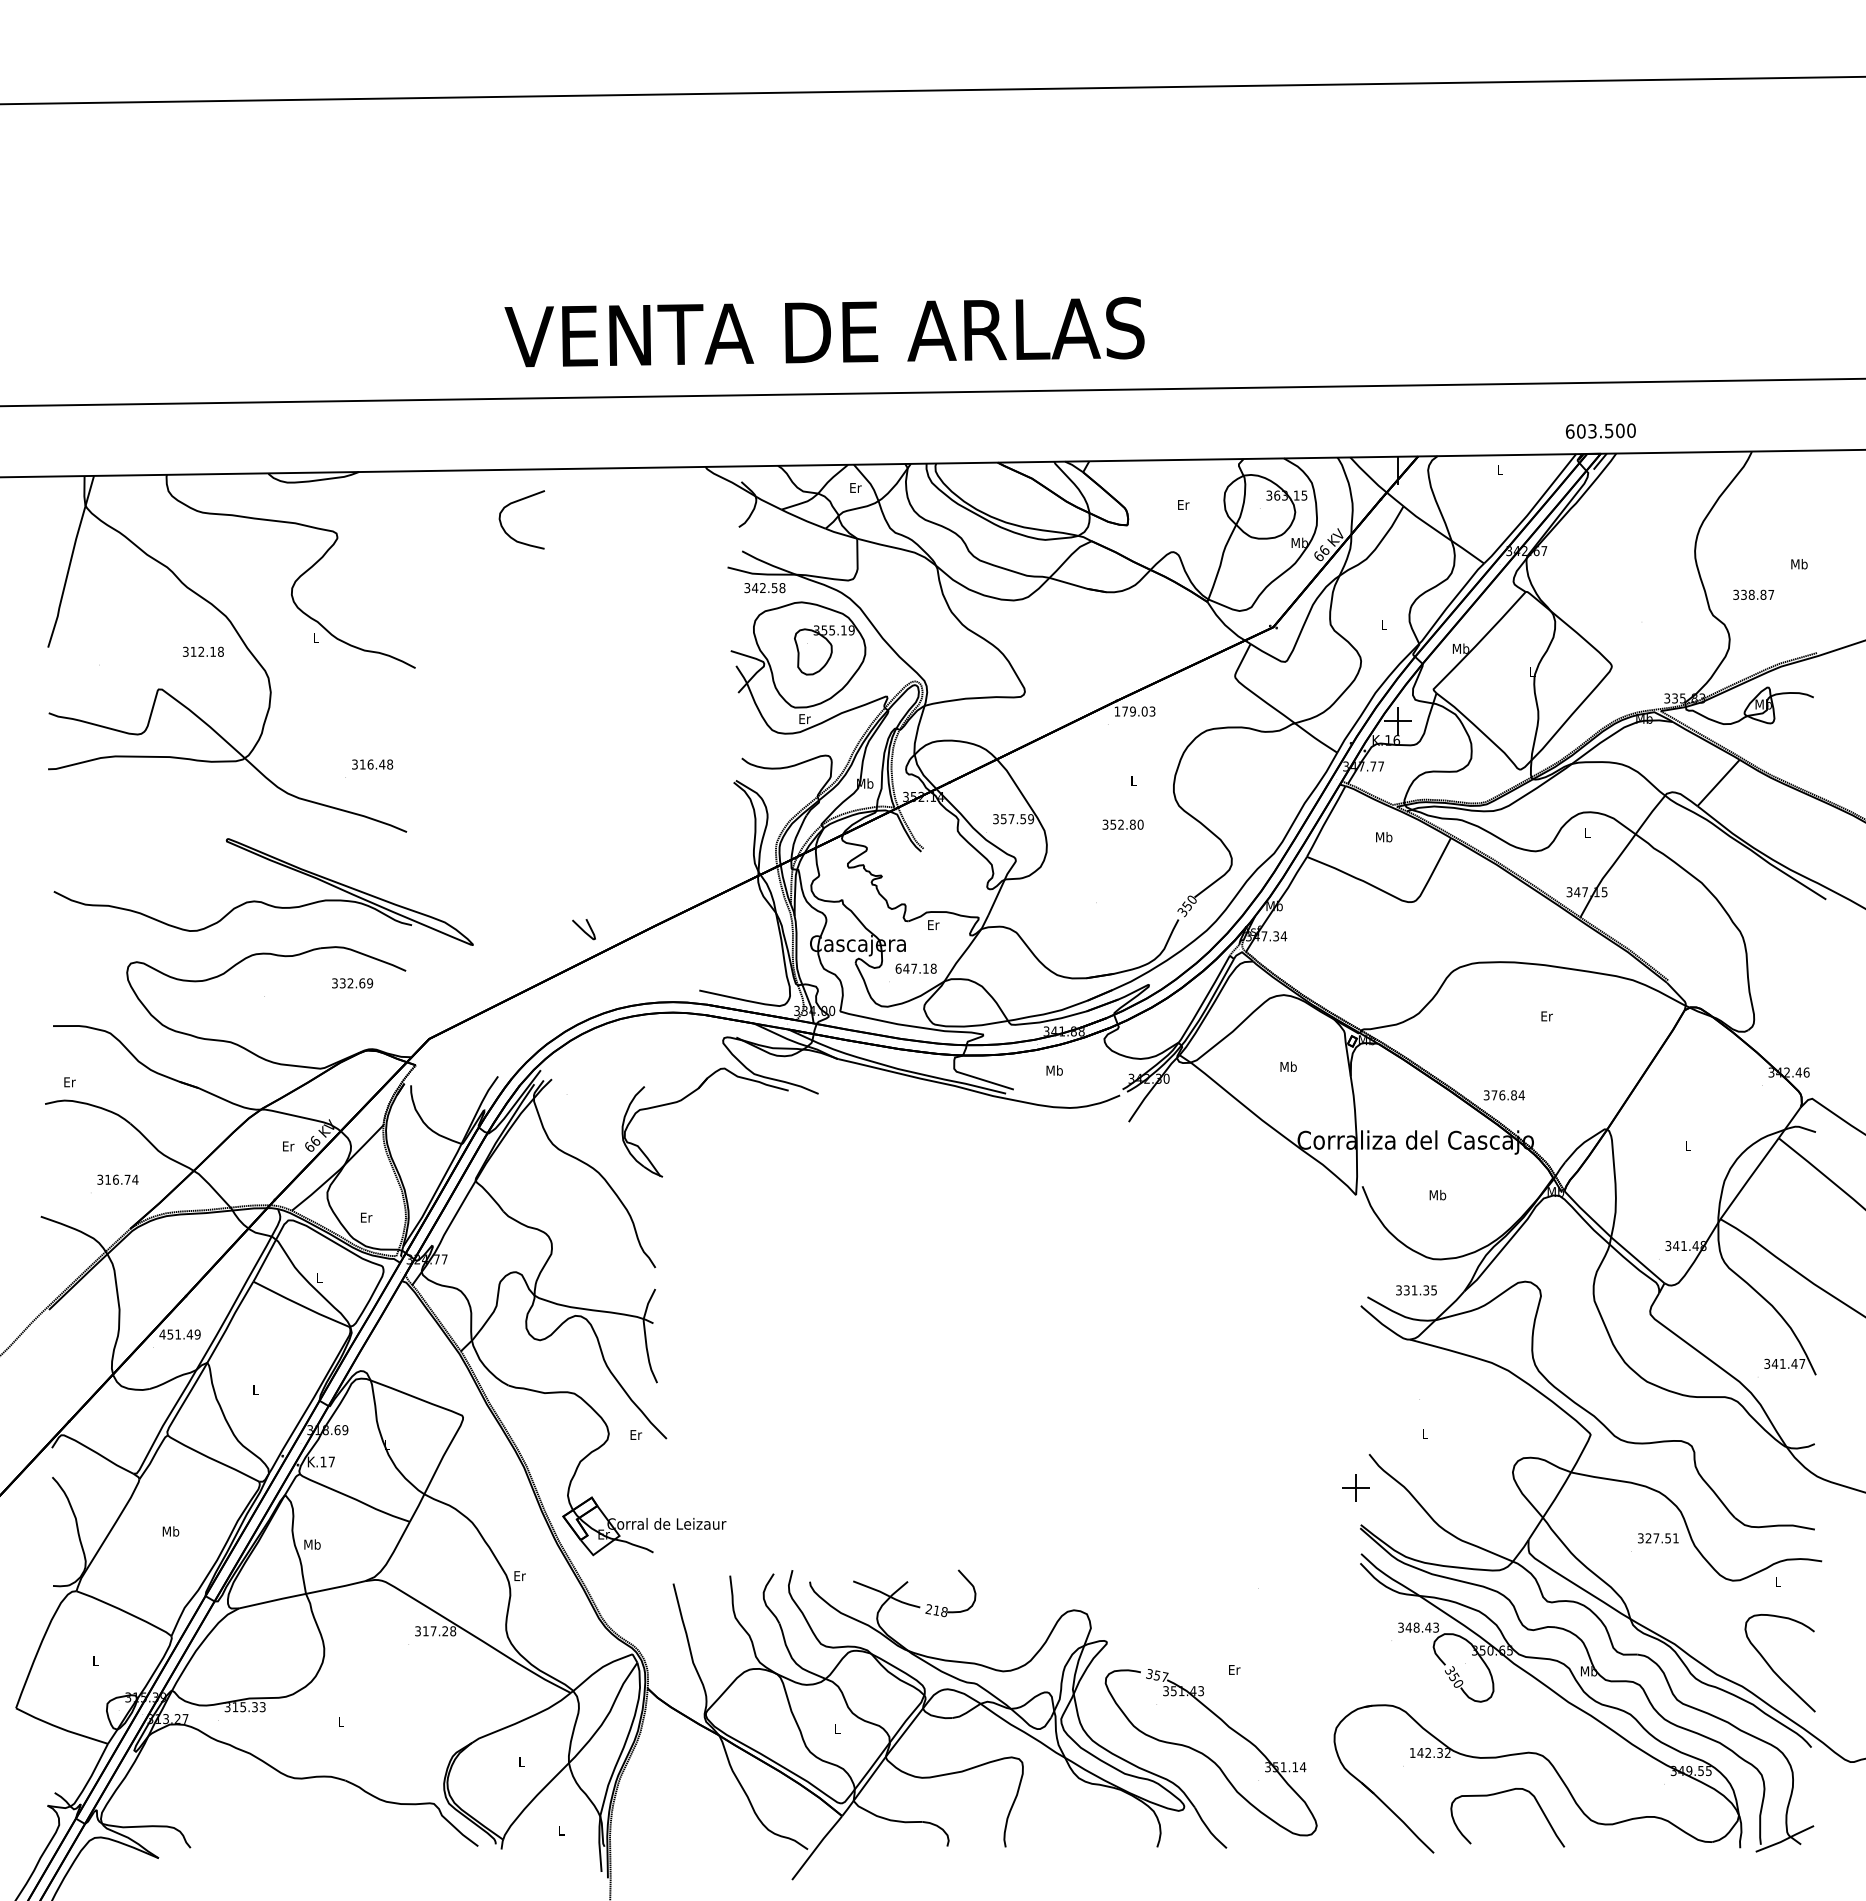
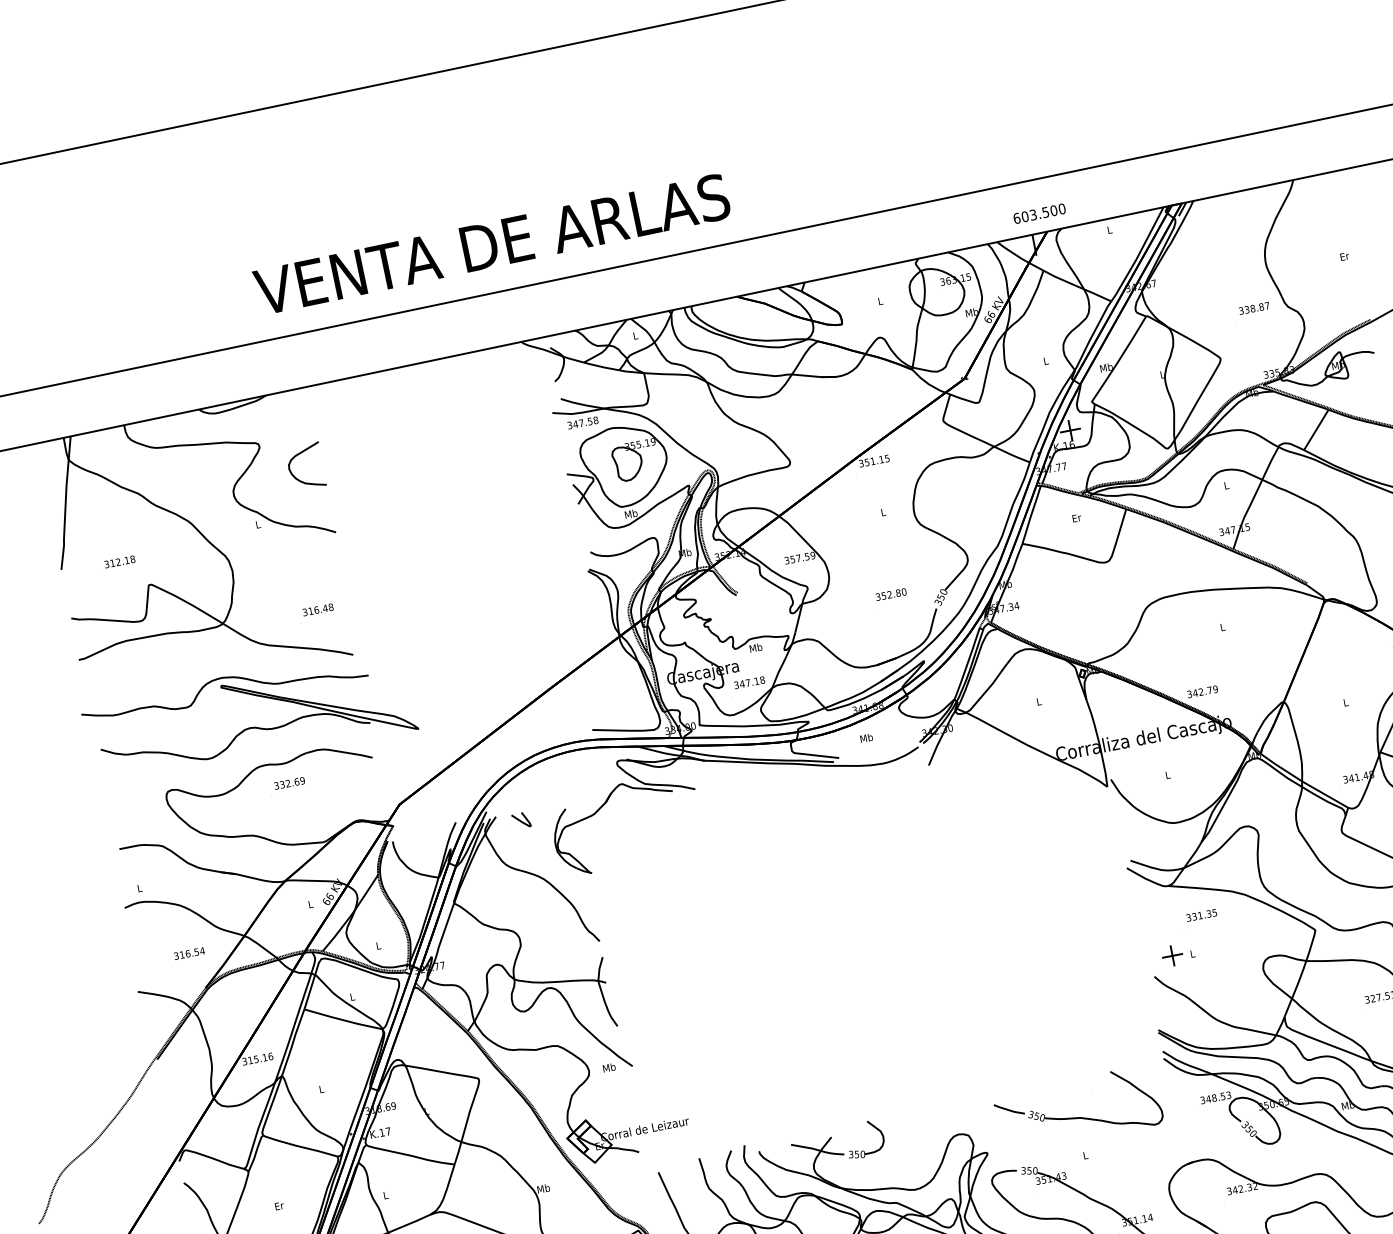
text: (824, 332) -> (491, 244), moved
text: (1600, 430) -> (1039, 213), moved
text: (855, 487) -> (635, 335), Er -> L
curve: (514, 503) -> (298, 455), moved
text: (1183, 504) -> (880, 300), Er -> L
text: (1799, 564) -> (1344, 256), Mb -> Er
text: (762, 587) -> (581, 422), 342.58 -> 347.58
text: (1753, 594) -> (1254, 308), moved
text: (203, 651) -> (119, 561), moved
text: (1134, 711) -> (874, 461), 179.03 -> 351.15
text: (804, 718) -> (630, 513), Er -> Mb
text: (1122, 824) -> (890, 594), moved
part: (225, 830) -> (218, 679), added
text: (1384, 837) -> (1077, 518), Mb -> Er
text: (933, 924) -> (755, 647), Er -> Mb
curve: (583, 929) -> (521, 820), moved
text: (898, 968) -> (736, 685), 647.18 -> 347.18
text: (352, 983) -> (289, 783), moved
text: (1546, 1016) -> (1222, 627), Er -> L
text: (1288, 1066) -> (1038, 701), Mb -> L
text: (69, 1082) -> (139, 888), Er -> L
text: (1507, 1095) -> (1205, 691), 376.84 -> 342.79
text: (288, 1146) -> (310, 904), Er -> L
text: (127, 1179) -> (196, 951), 316.74 -> 316.54
text: (1437, 1194) -> (1167, 774), Mb -> L
text: (366, 1217) -> (378, 945), Er -> L
text: (1416, 1290) -> (1201, 915), moved
text: (179, 1334) -> (257, 1059), 451.49 -> 315.16
text: (635, 1434) -> (608, 1067), Er -> Mb
part: (1355, 1487) -> (1172, 955), moved
text: (170, 1531) -> (278, 1206), Mb -> Er
text: (312, 1544) -> (385, 1195), Mb -> L
text: (519, 1575) -> (543, 1188), Er -> Mb
text: (936, 1610) -> (856, 1154), 218 -> 350
part: (1236, 1618) -> (1079, 1117), added
text: (1428, 1627) -> (1223, 1096), 348.43 -> 348.53
text: (1234, 1669) -> (1085, 1155), Er -> L
text: (1164, 1676) -> (1034, 1170), 357 -> 350
text: (1412, 1752) -> (1229, 1190), 142.32 -> 342.32

